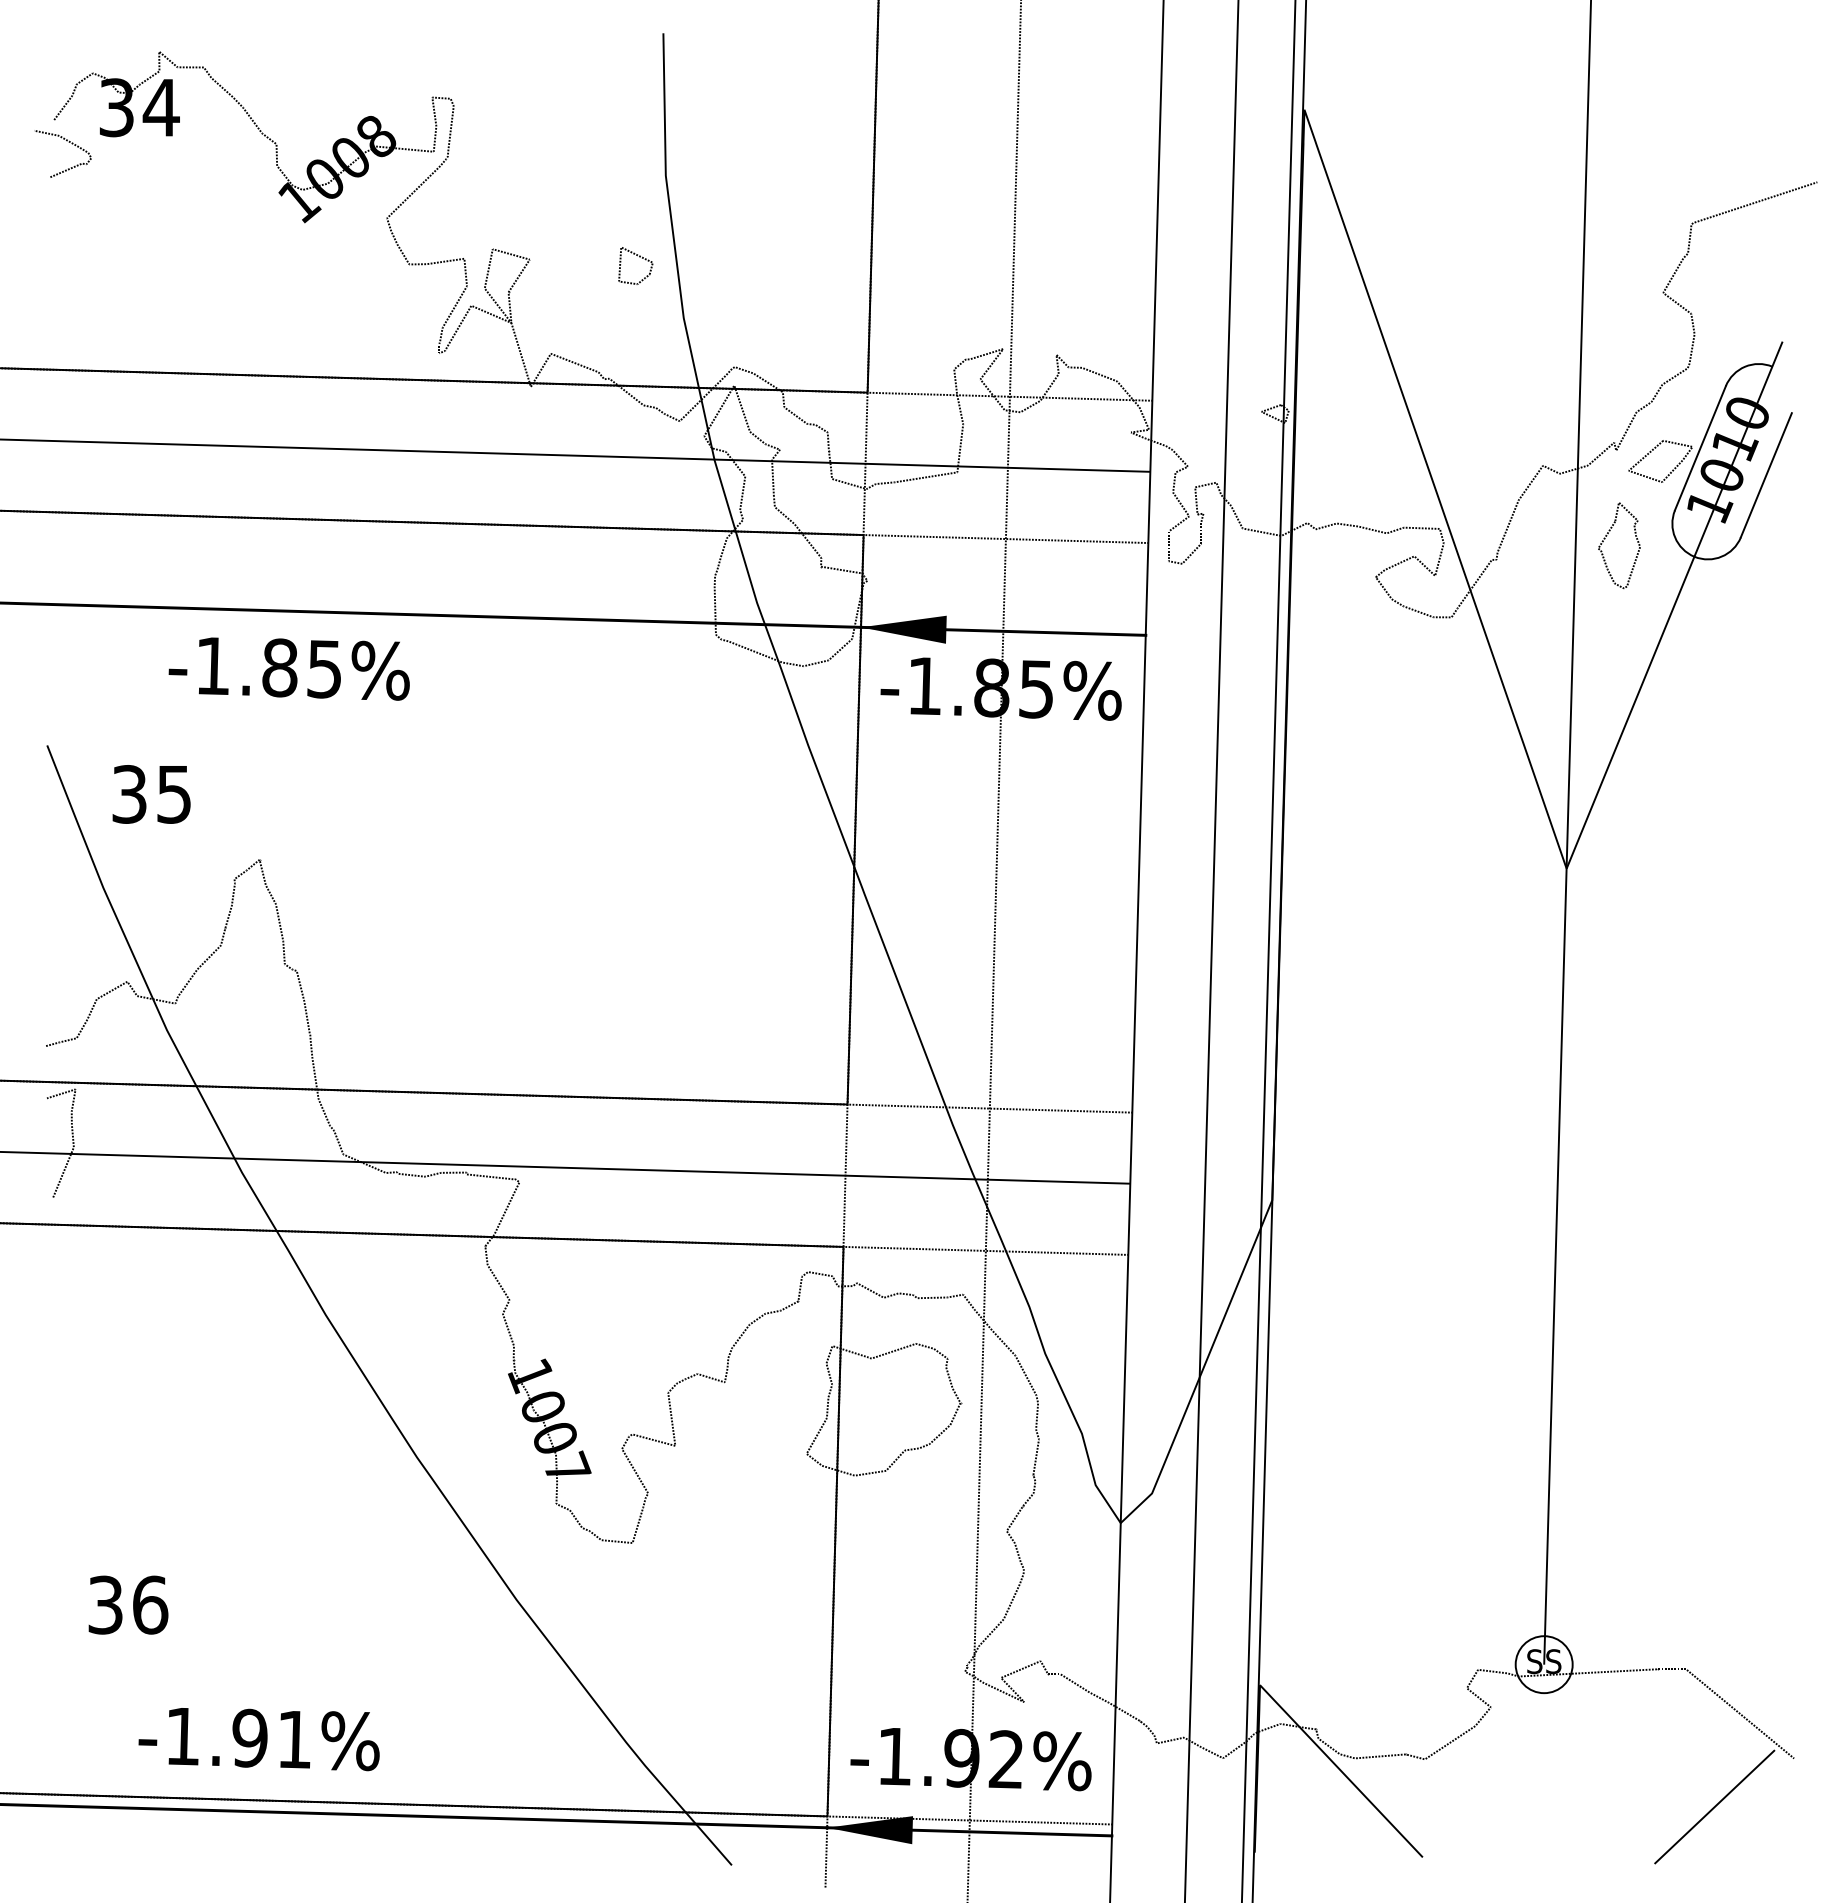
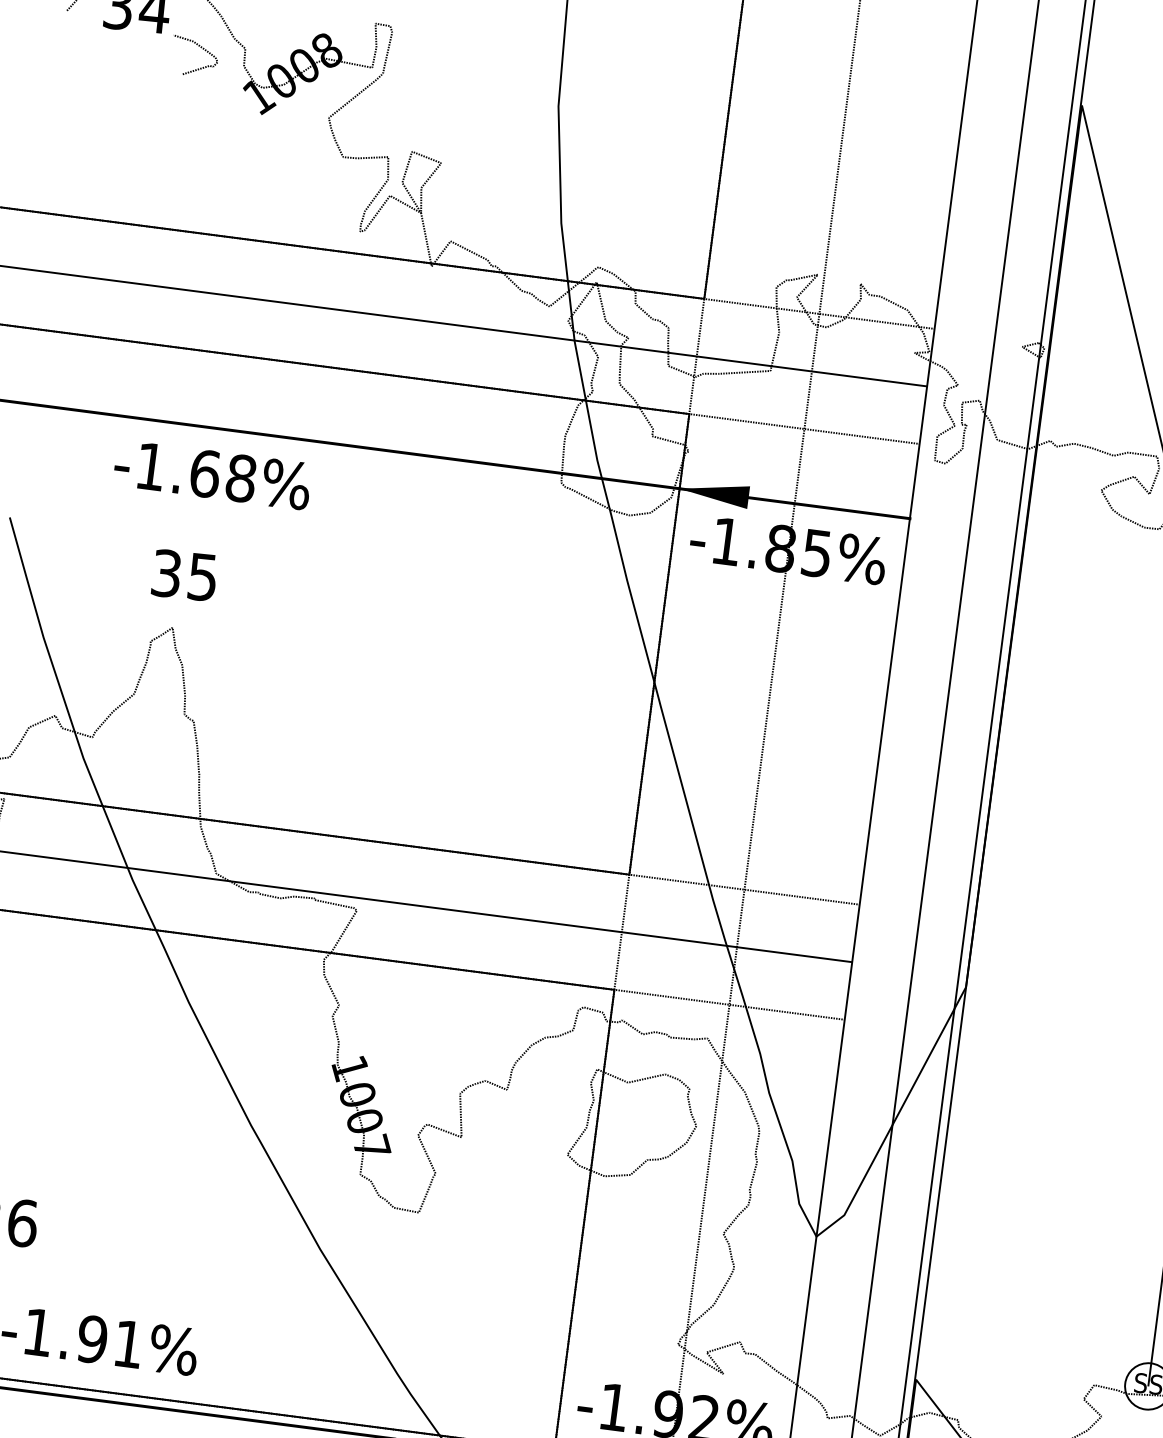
curve: (68, 142) -> (200, 47), moved
part: (639, 257) -> (530, 170), removed
text: (302, 668) -> (223, 476), -1.85% -> -1.68%
text: (151, 794) -> (184, 575), moved

